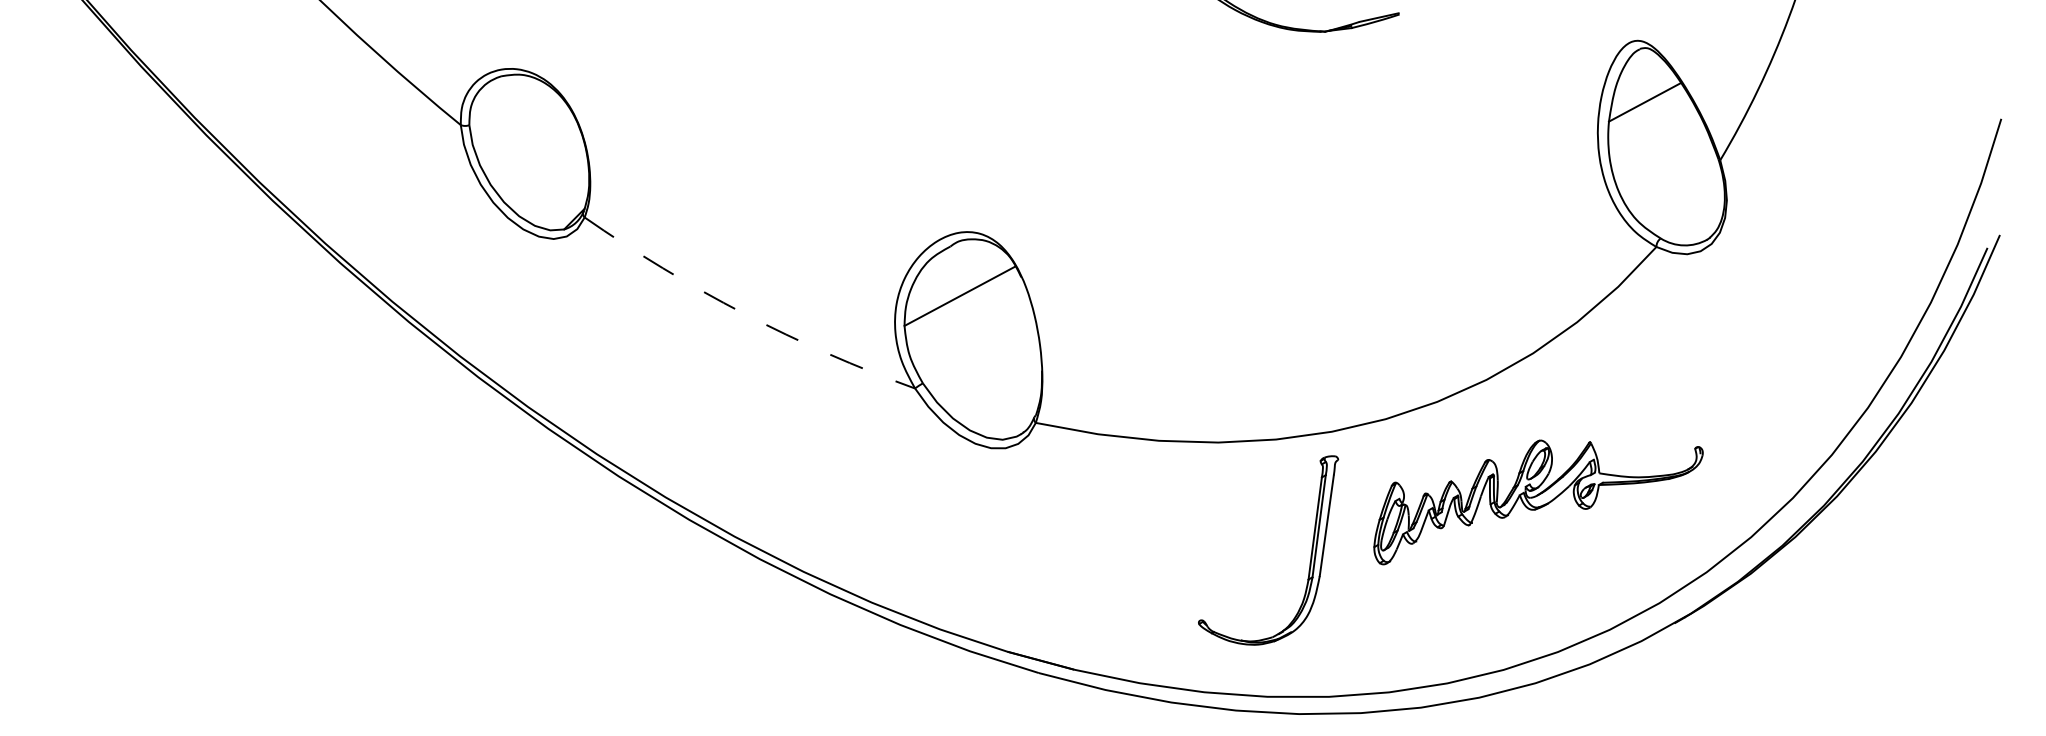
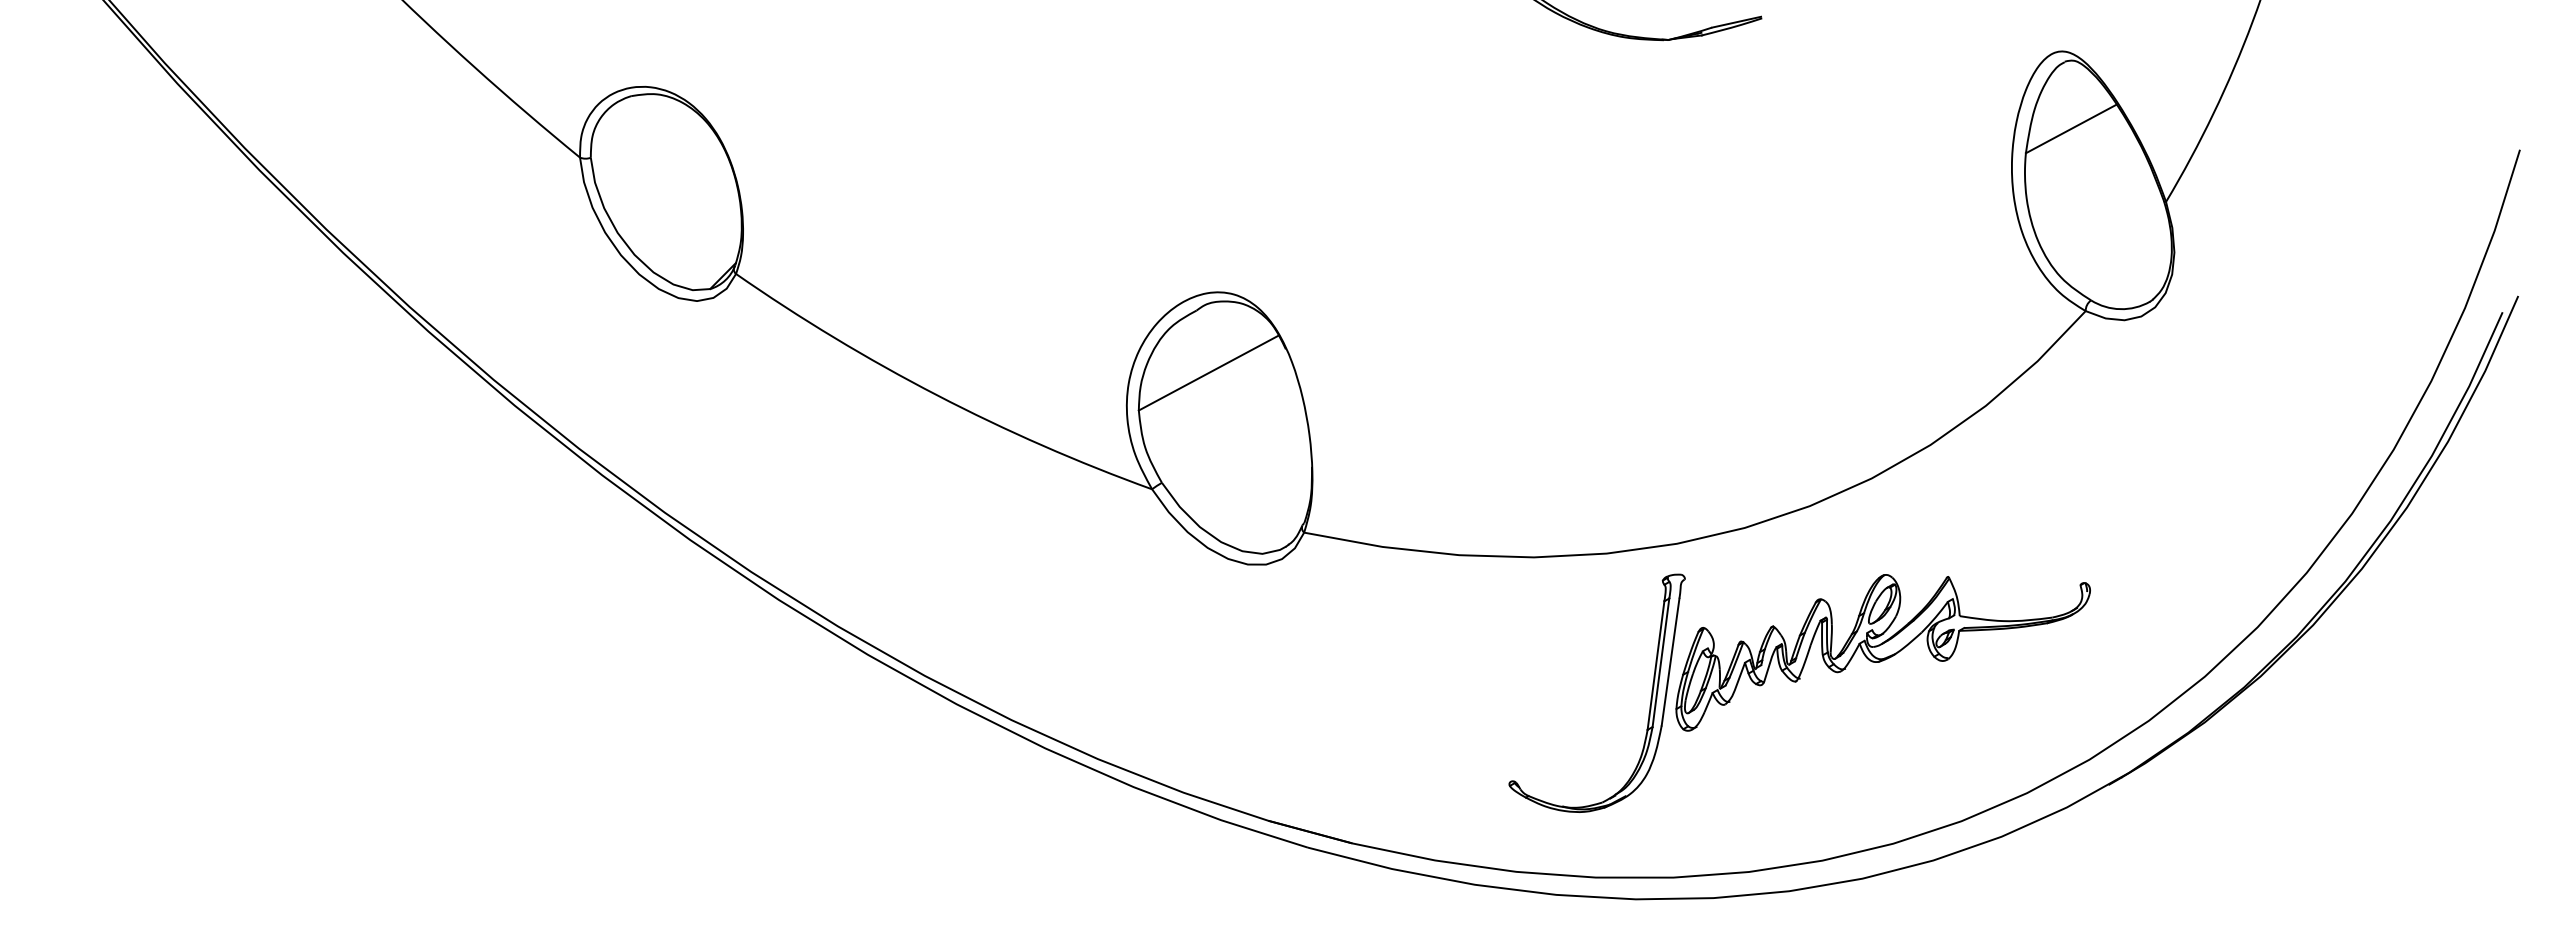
arc: (744, 314) -> (937, 395), dashed -> solid
part: (1537, 502) -> (1882, 652), moved

